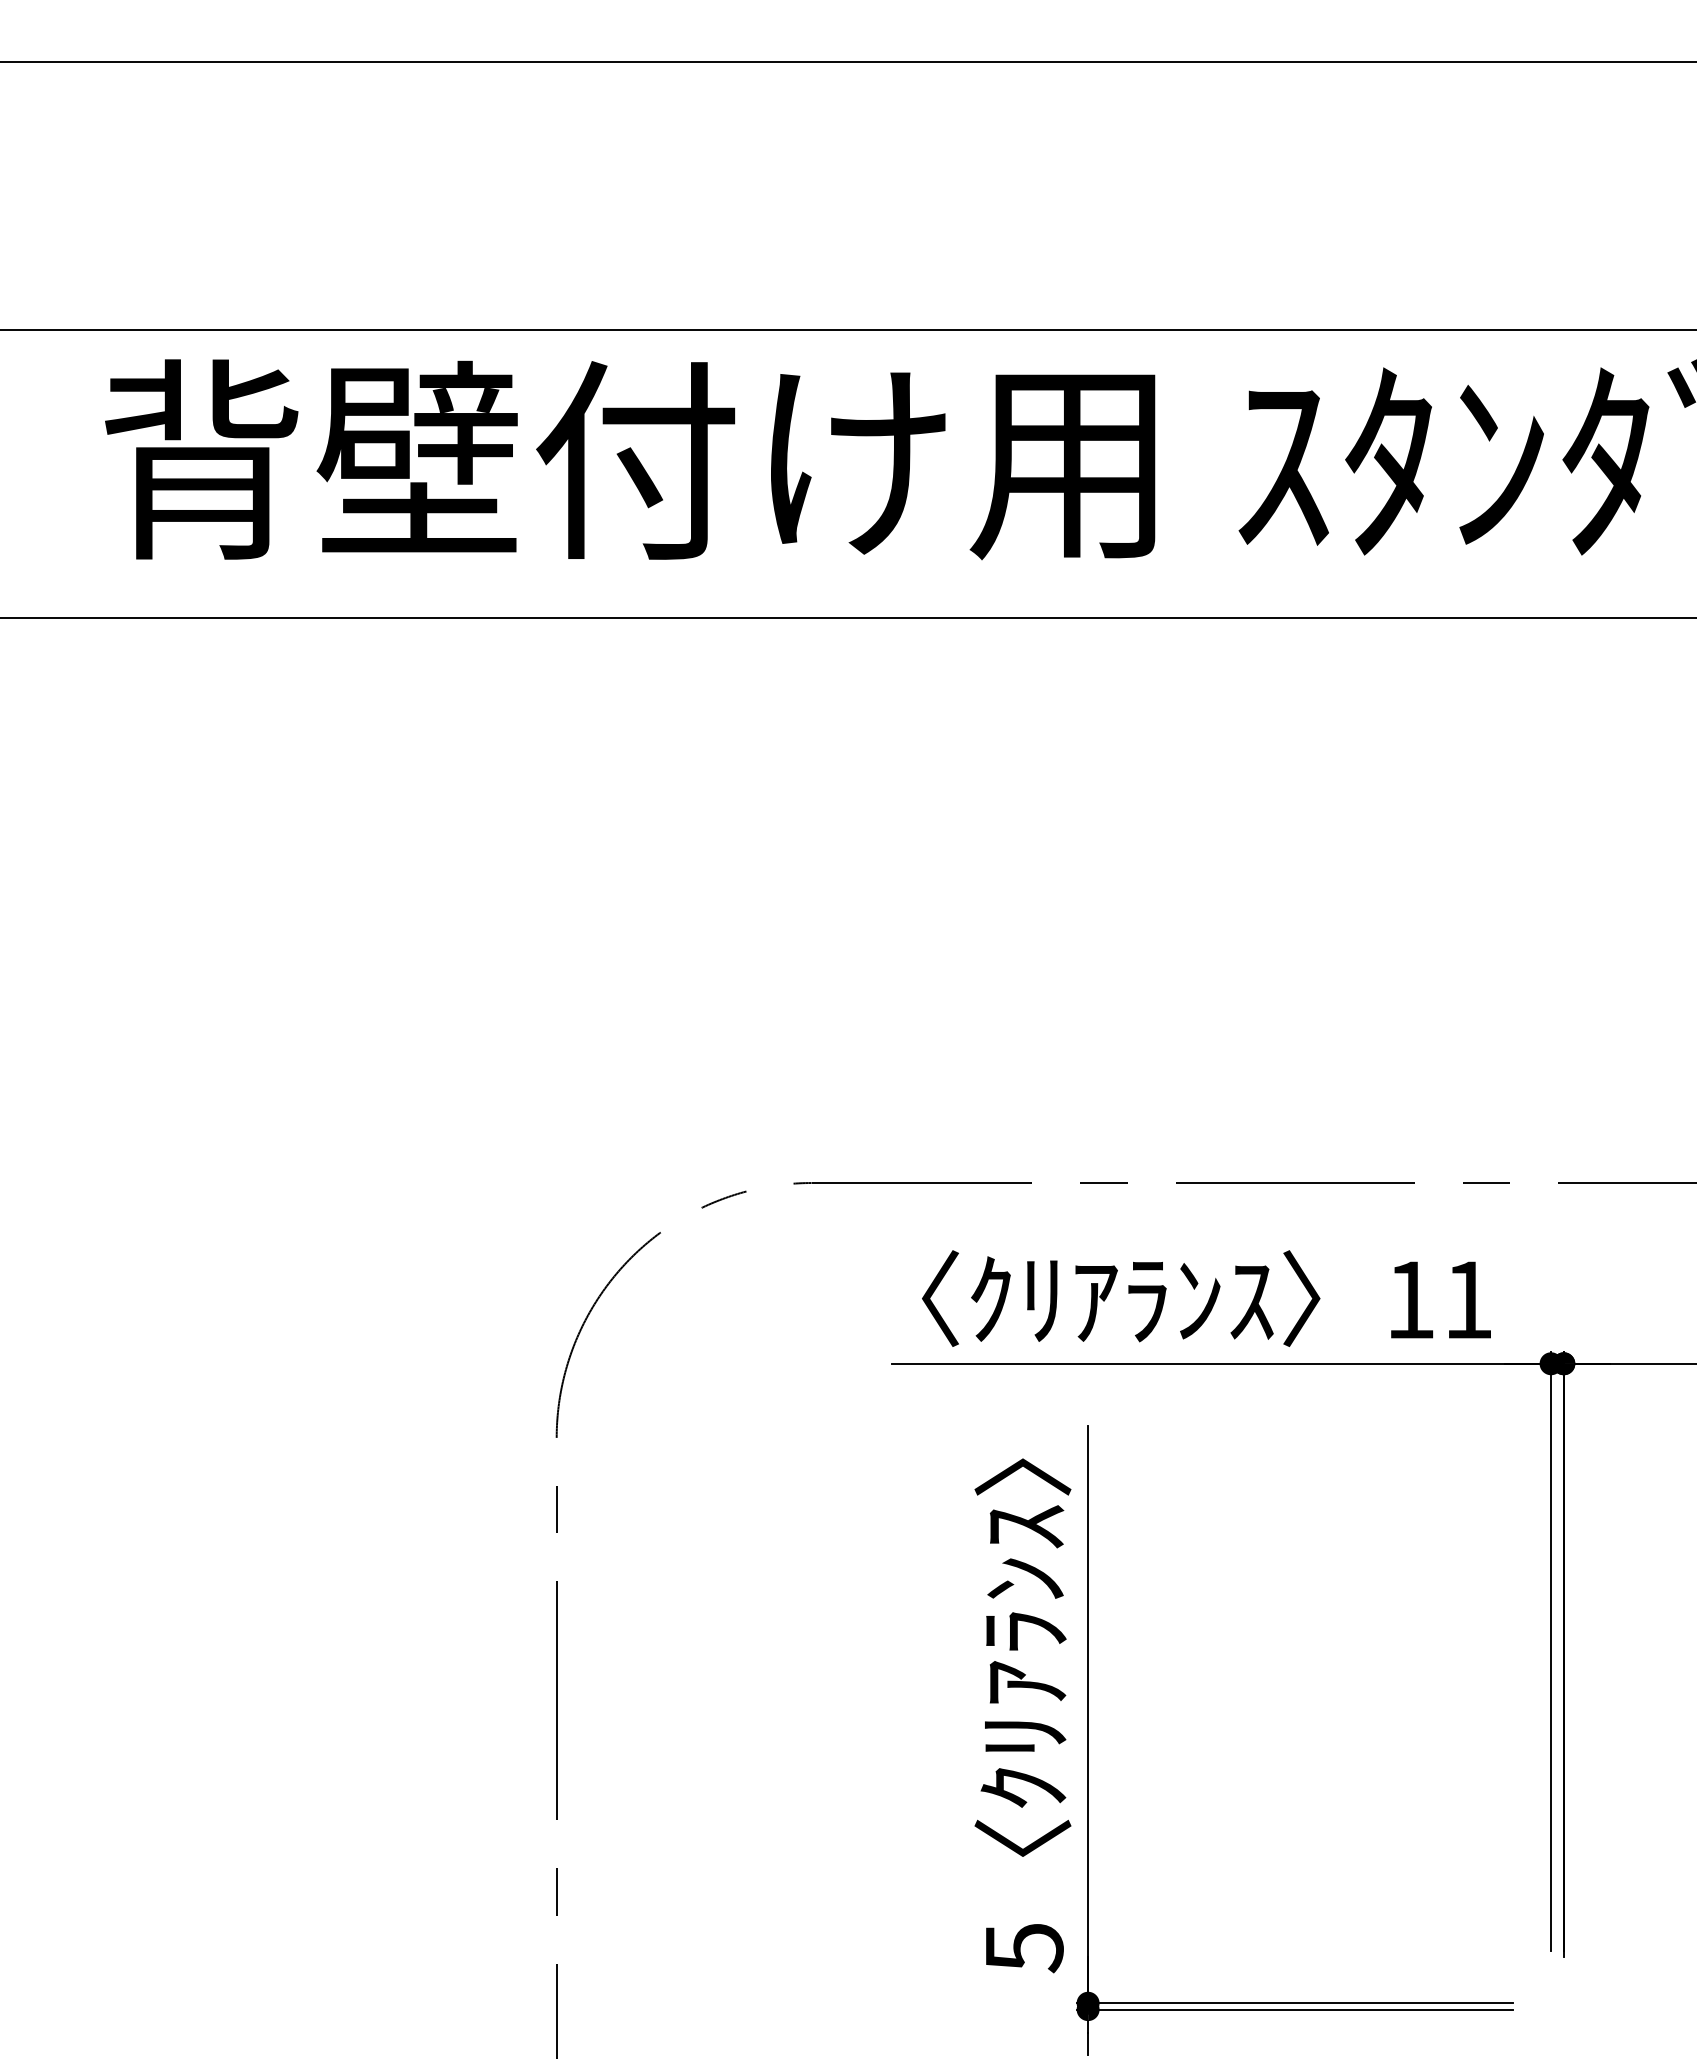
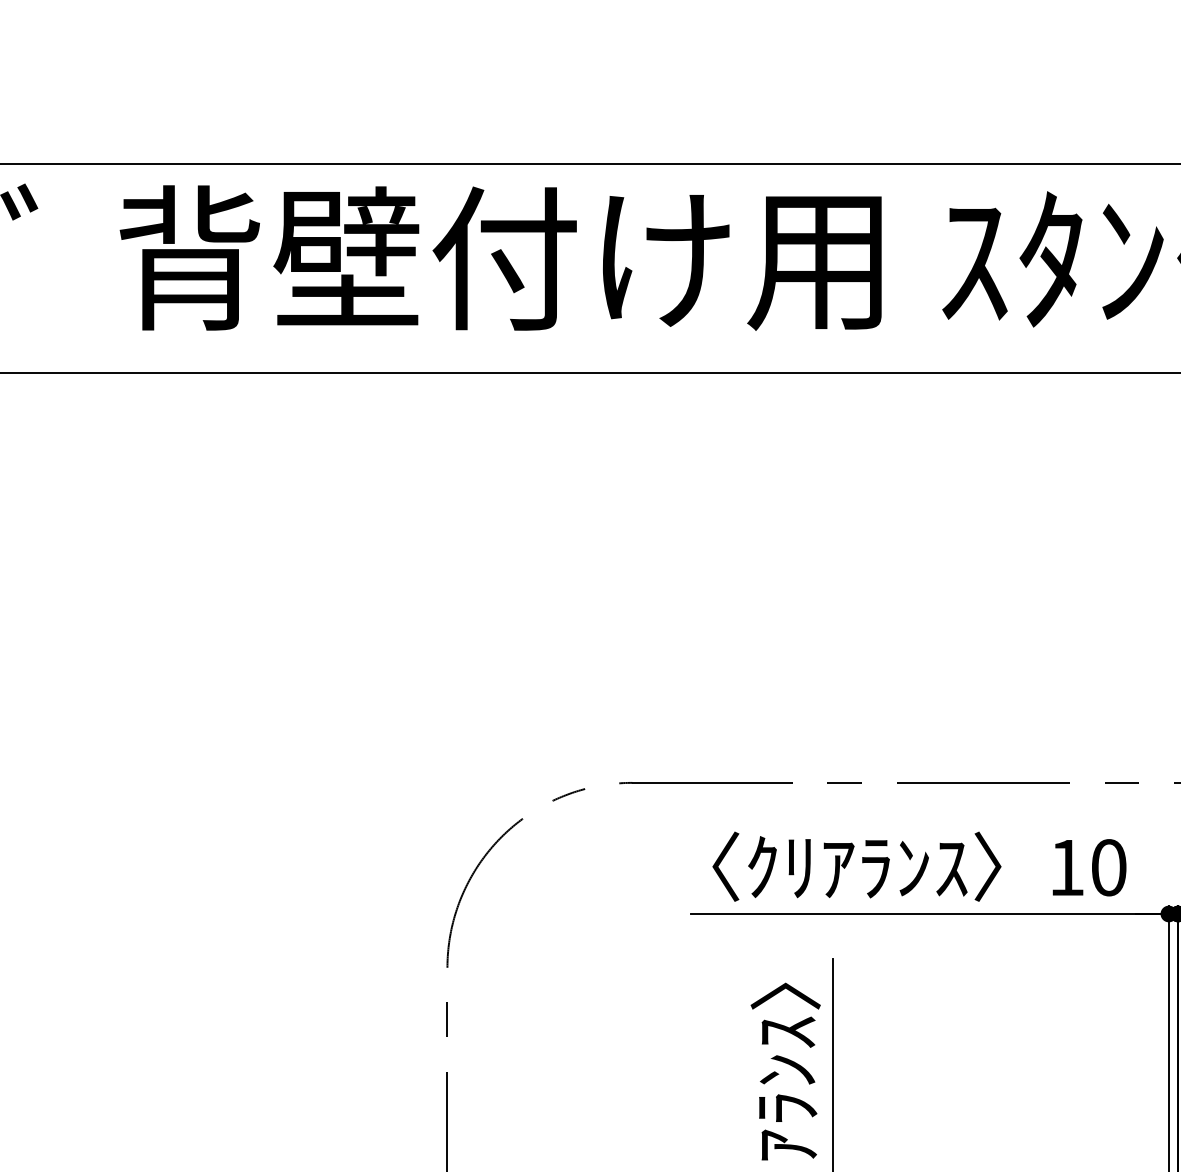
text: (1468, 1299) -> (1108, 867), 11 -> 10

